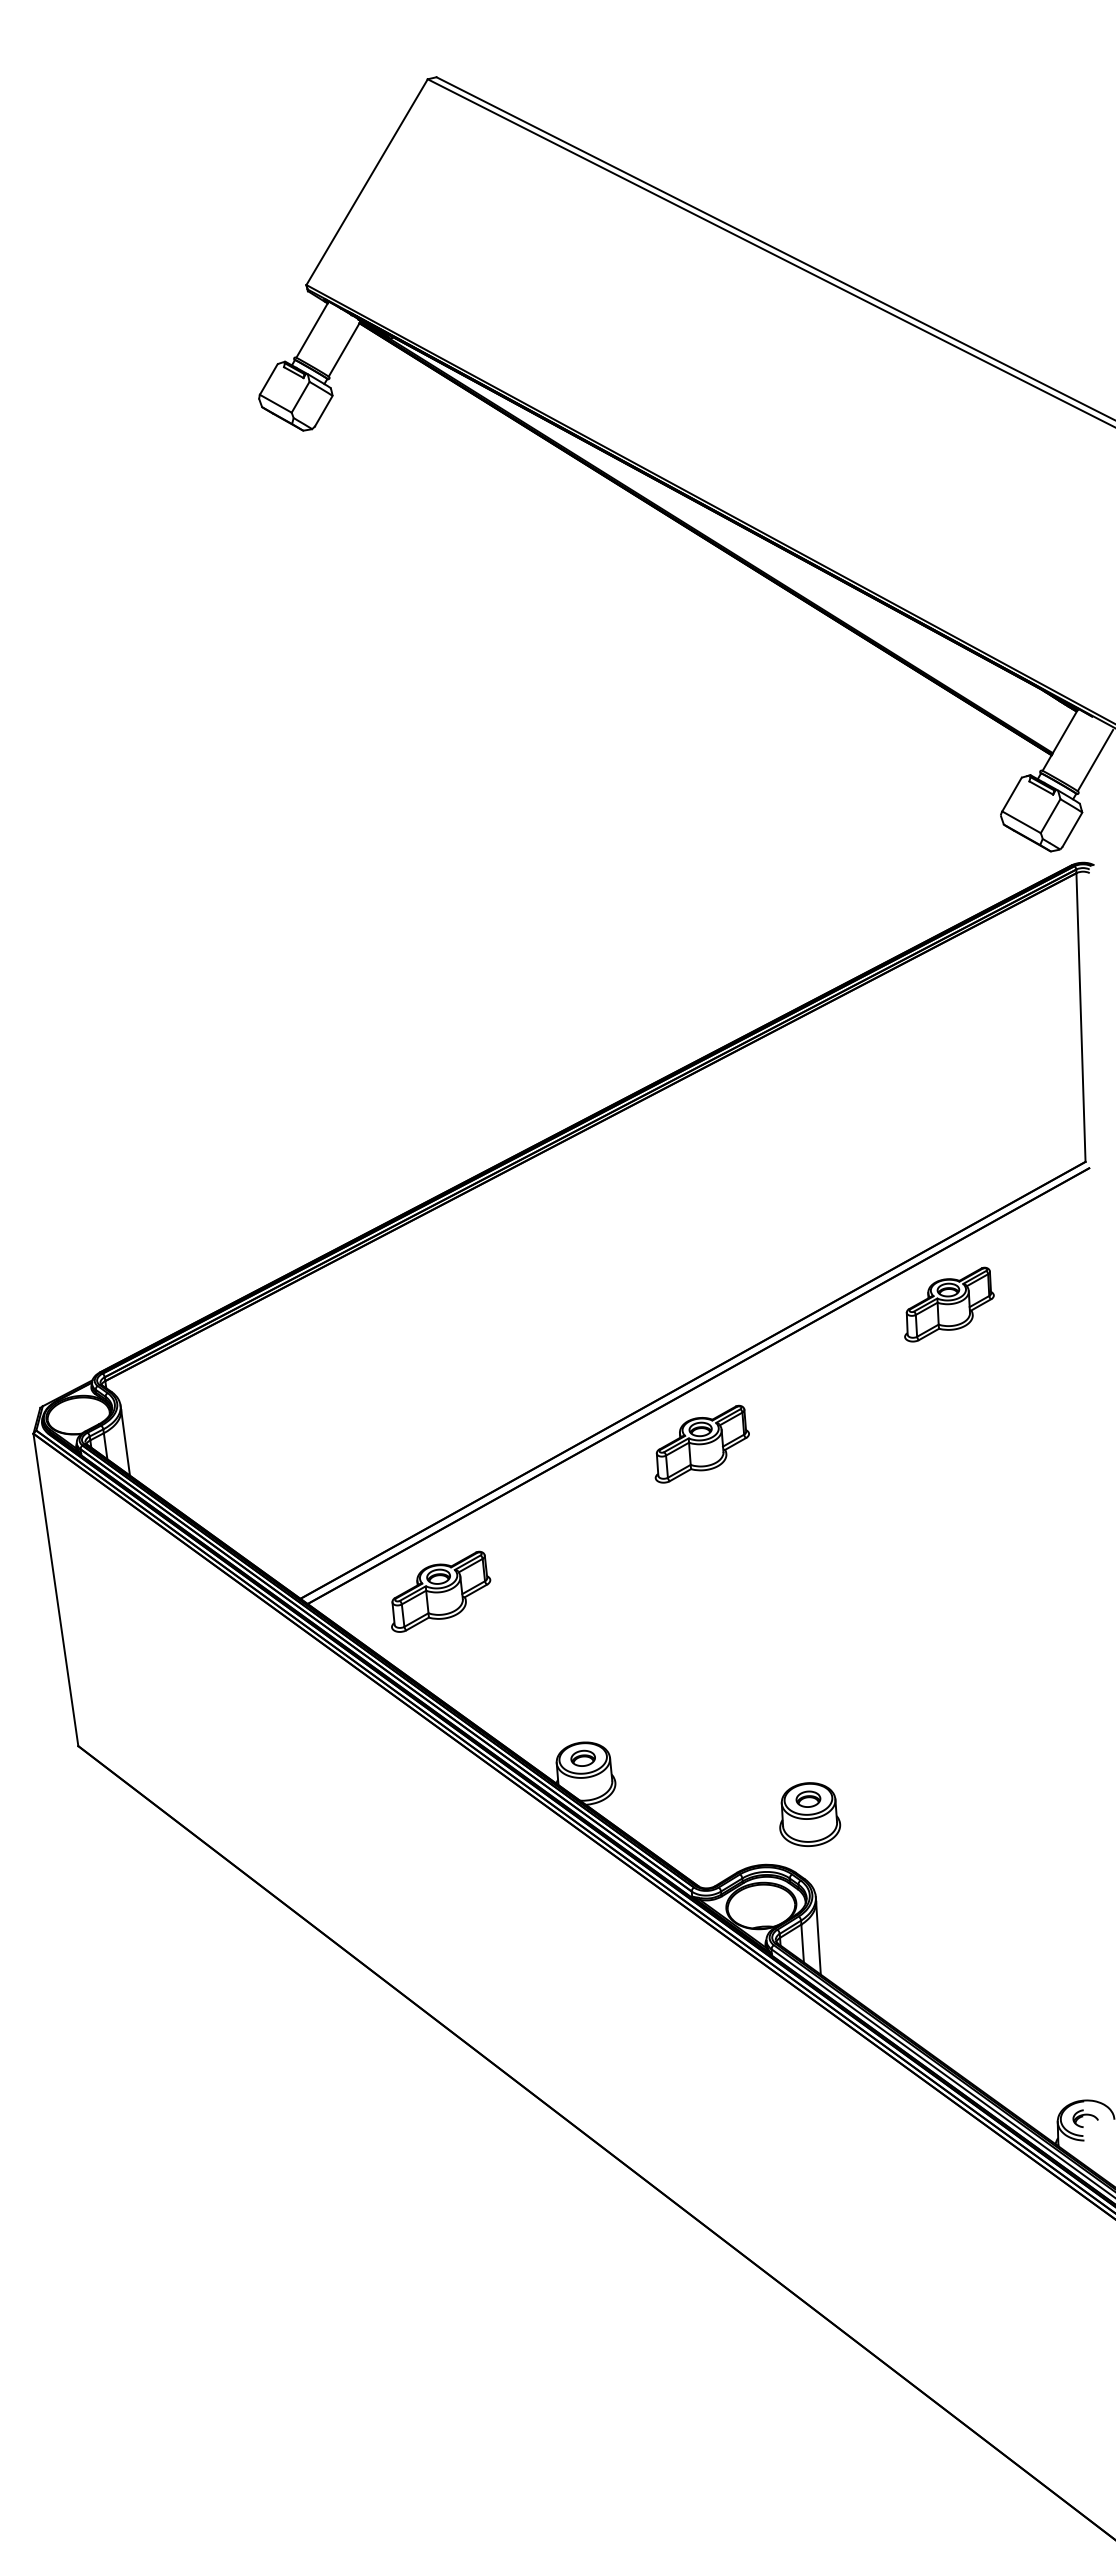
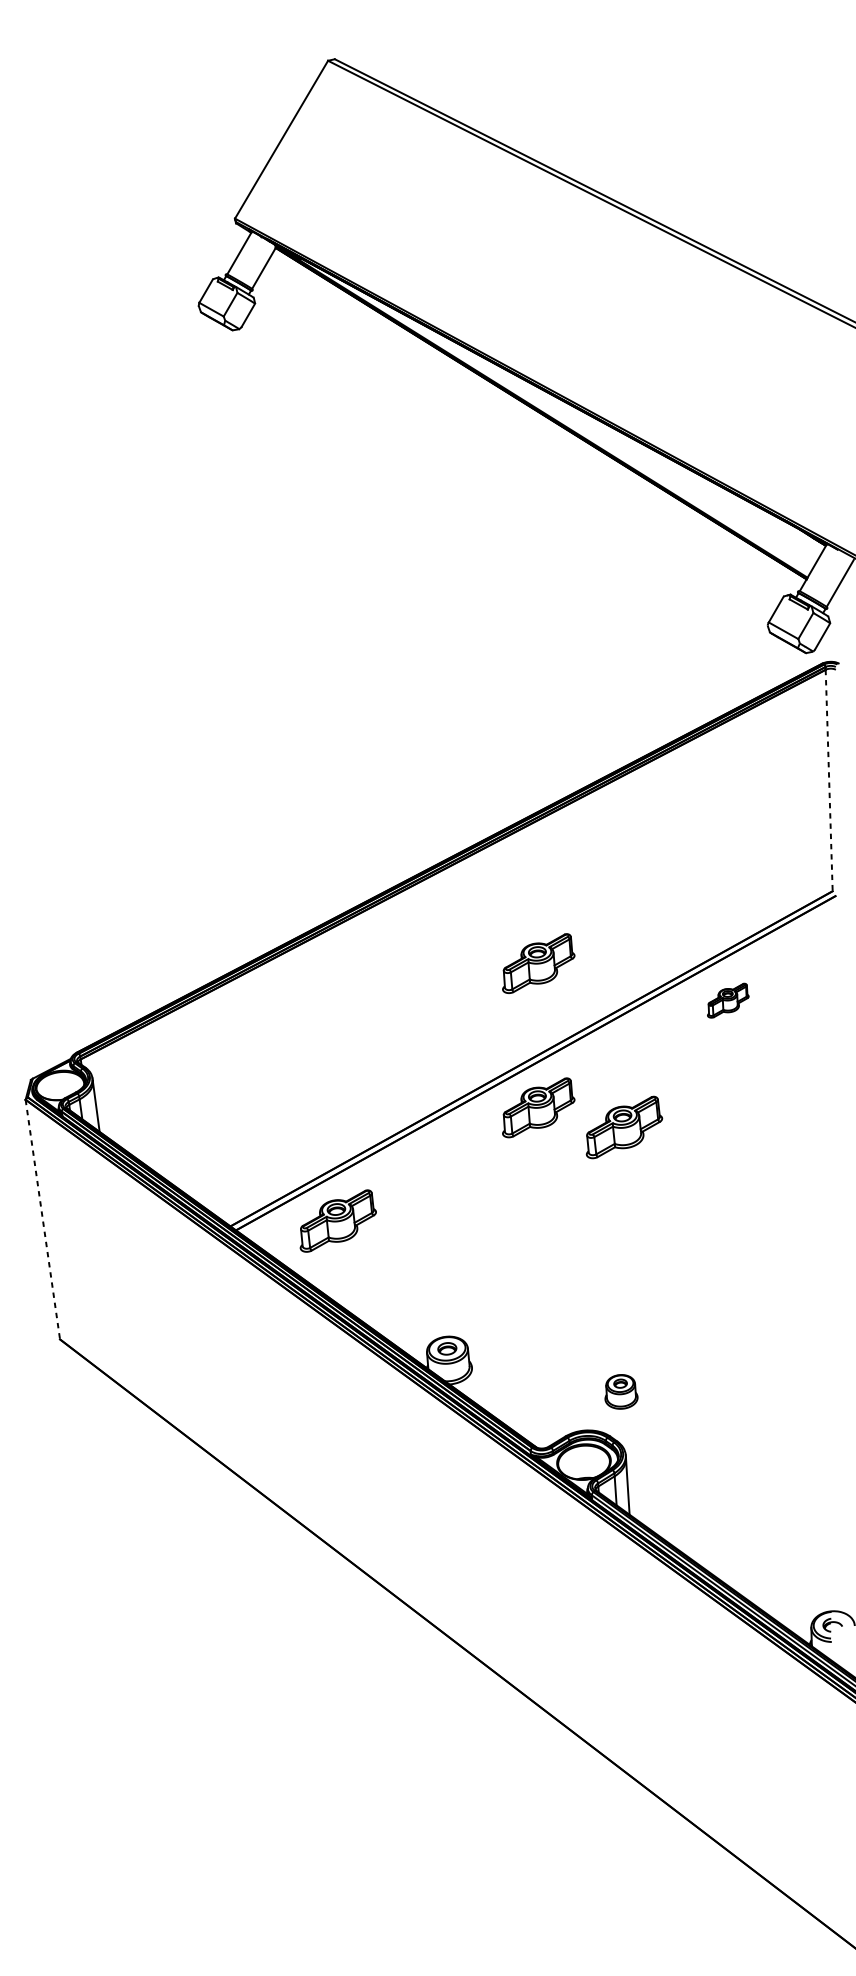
line: (1081, 1018) -> (829, 781), solid -> dashed
part: (701, 1255) -> (538, 963), added
part: (949, 1304) -> (728, 1000), size x0.6
part: (814, 1469) -> (624, 1127), added
line: (55, 1589) -> (42, 1219), solid -> dashed
part: (810, 1814) -> (621, 1391), size x0.7

